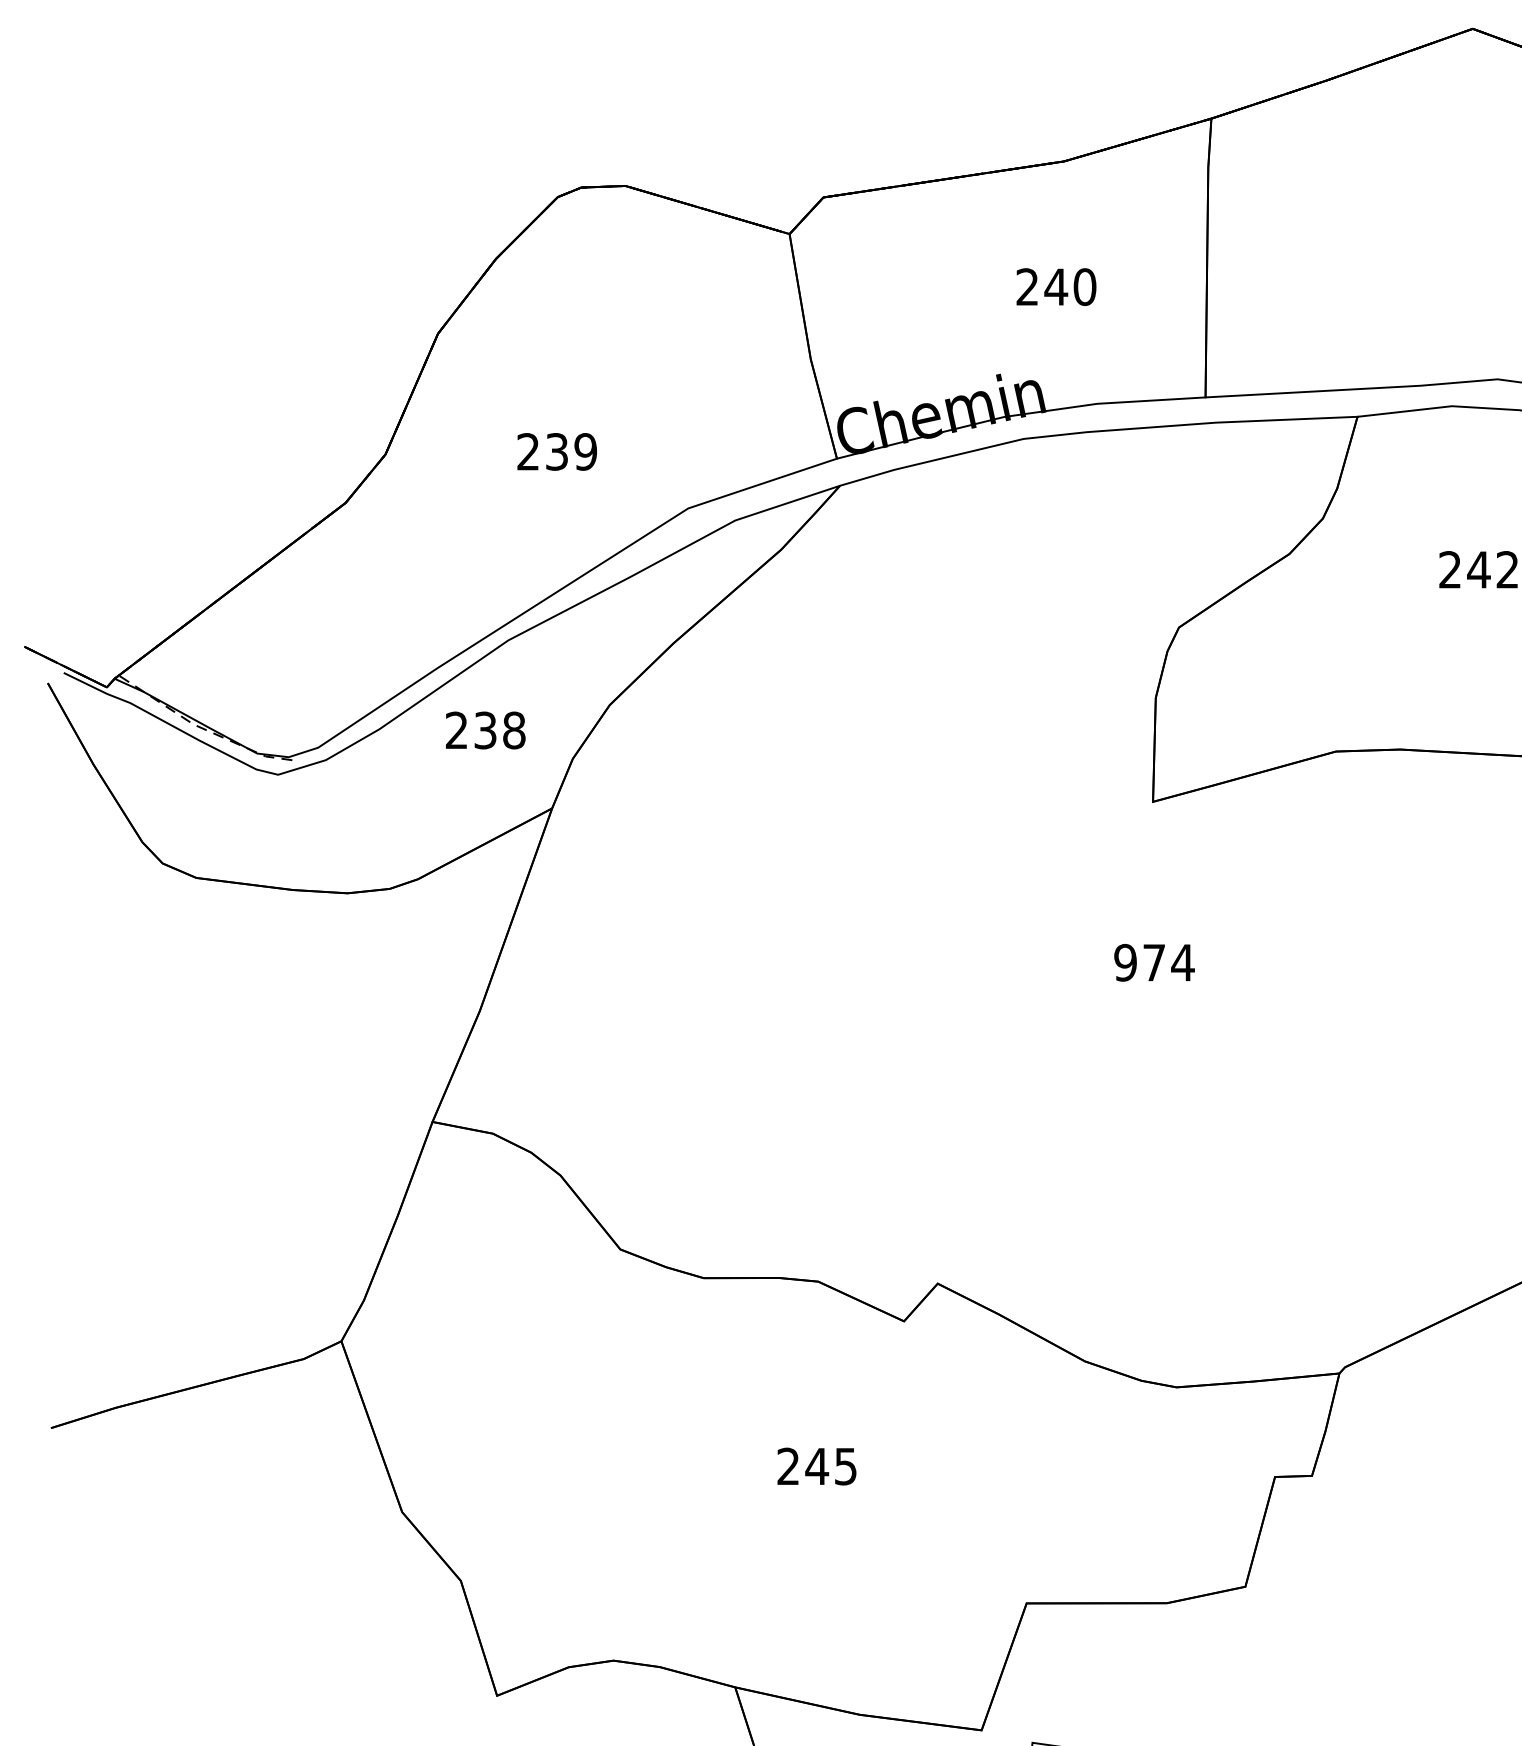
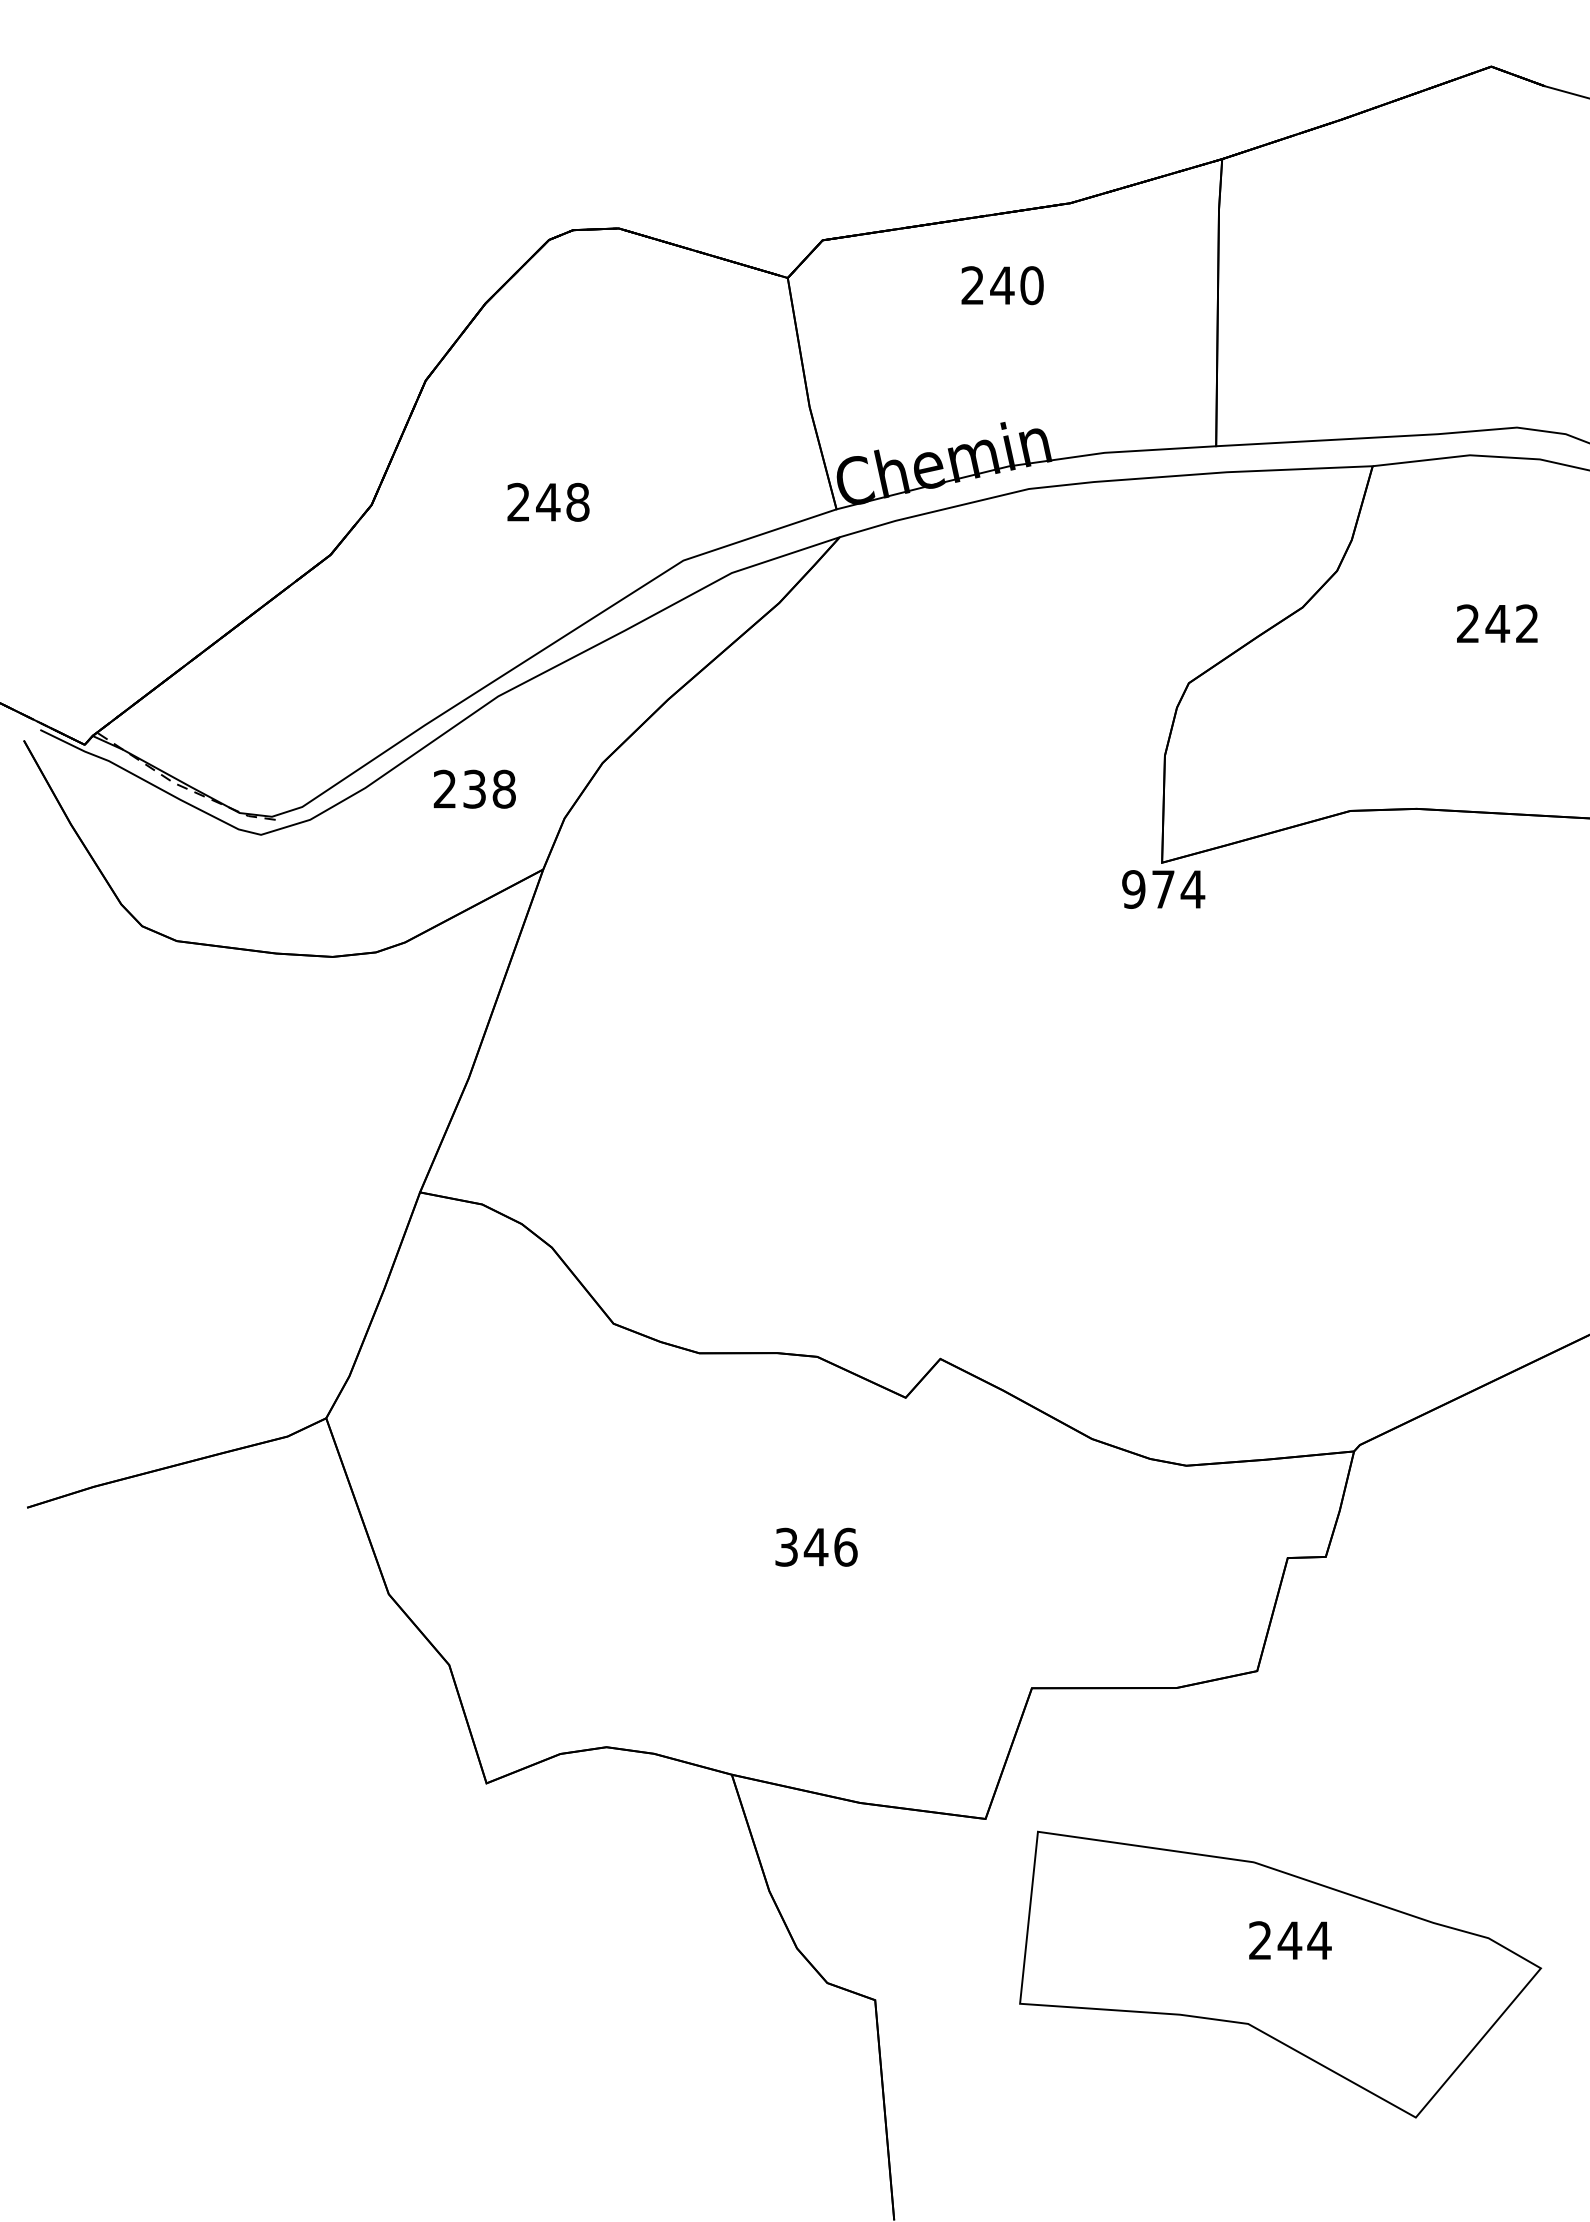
text: (1056, 286) -> (1002, 285), moved
text: (570, 451) -> (562, 501), 239 -> 248
text: (1154, 962) -> (1163, 889), moved
text: (817, 1465) -> (816, 1546), 245 -> 346

